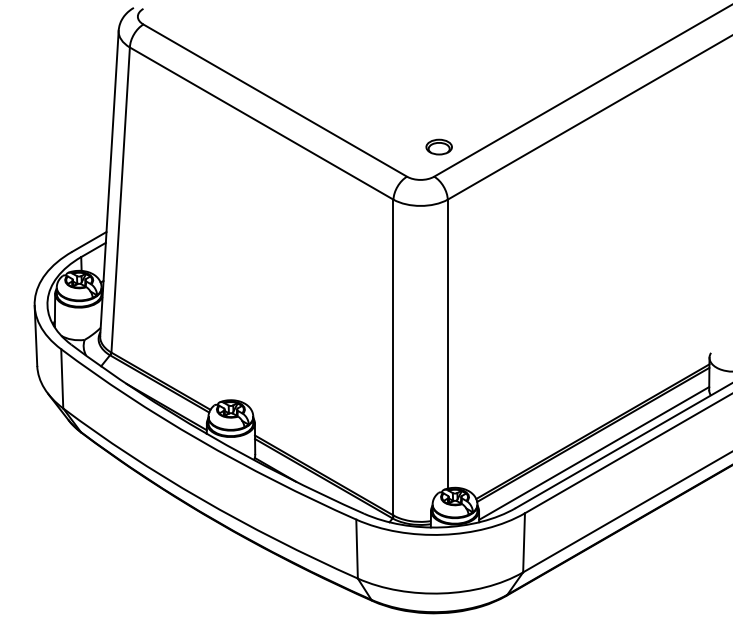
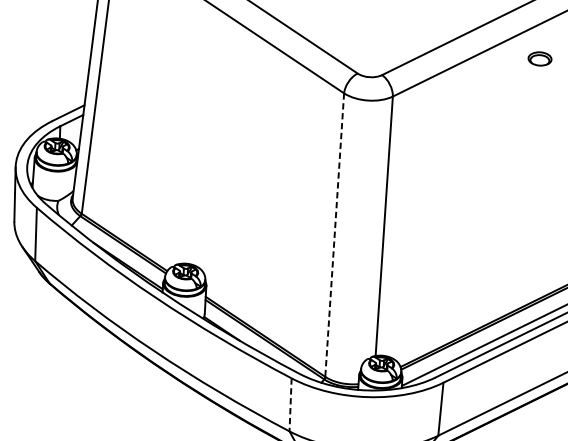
part: (438, 146) -> (539, 58), moved
line: (393, 357) -> (334, 235), solid -> dashed
line: (357, 549) -> (290, 405), solid -> dashed

